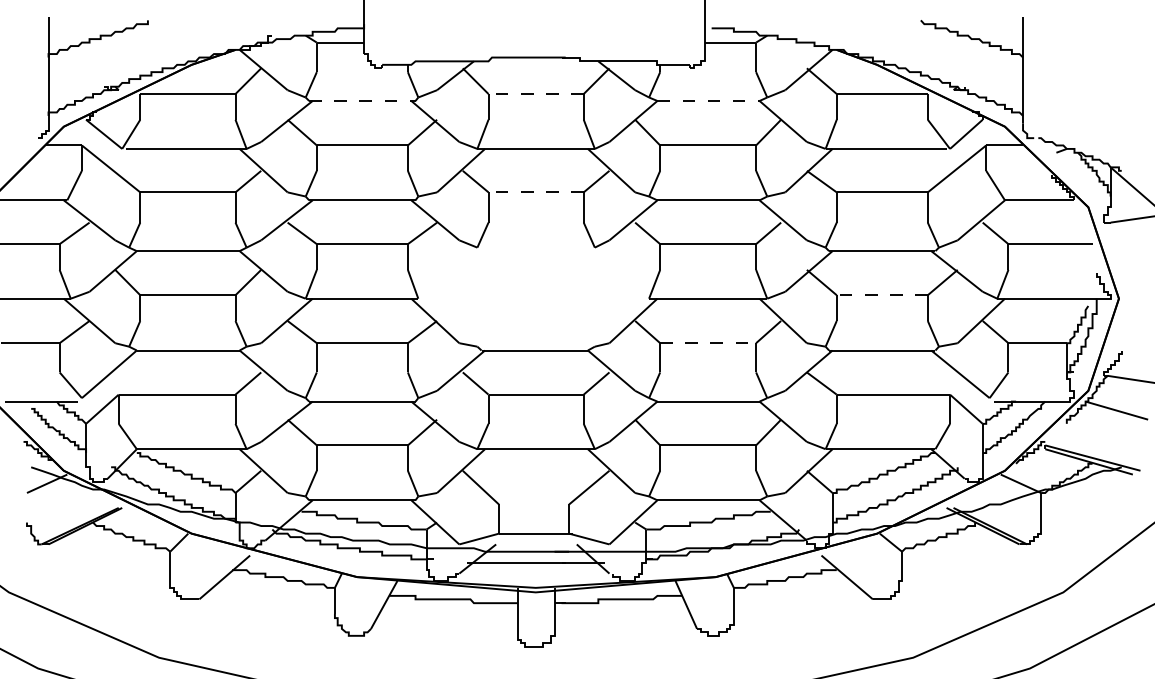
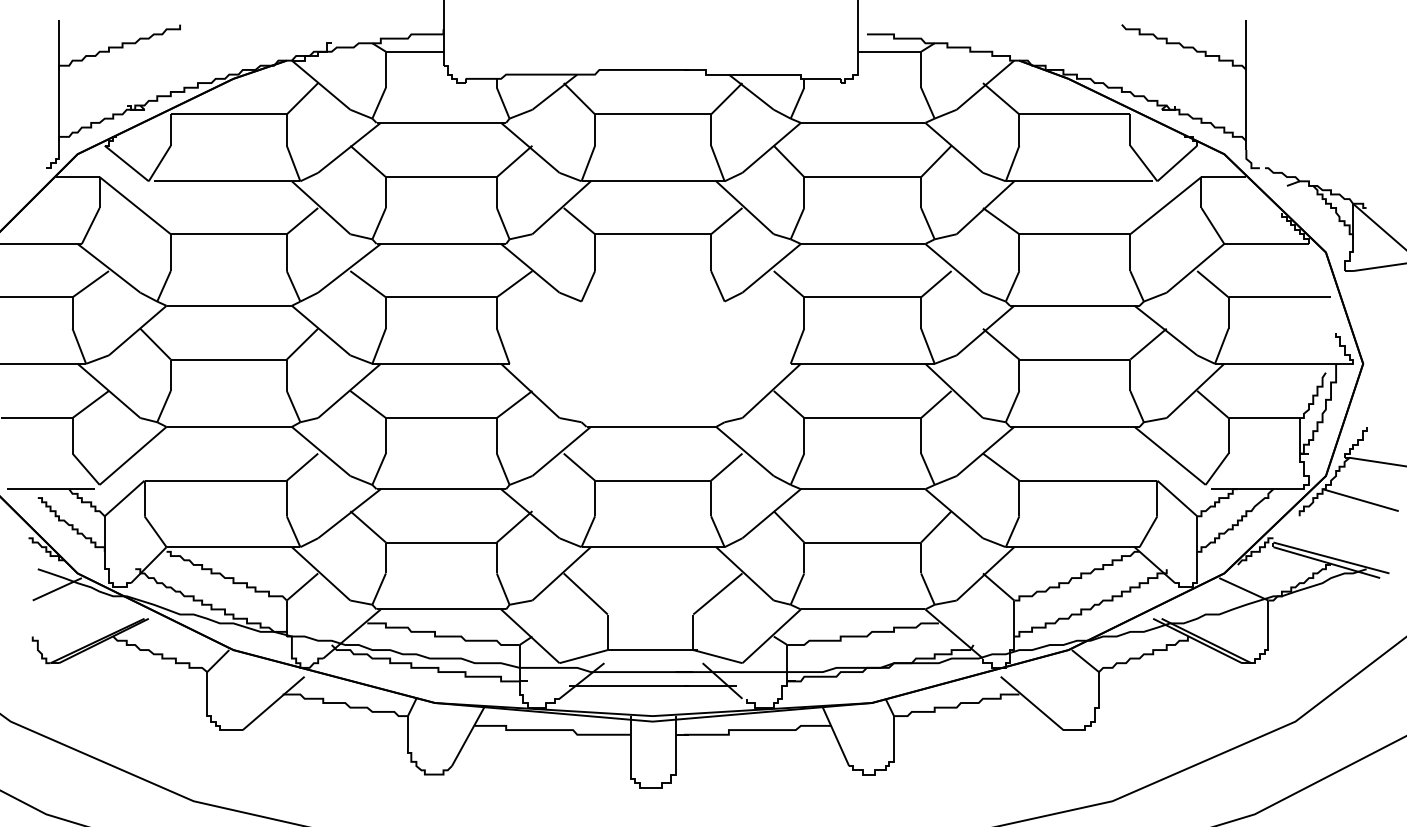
line: (536, 94) -> (653, 114), dashed -> solid
line: (362, 100) -> (441, 122), dashed -> solid
line: (709, 100) -> (864, 122), dashed -> solid
line: (536, 192) -> (653, 234), dashed -> solid
line: (882, 295) -> (1075, 359), dashed -> solid
line: (708, 343) -> (863, 418), dashed -> solid

